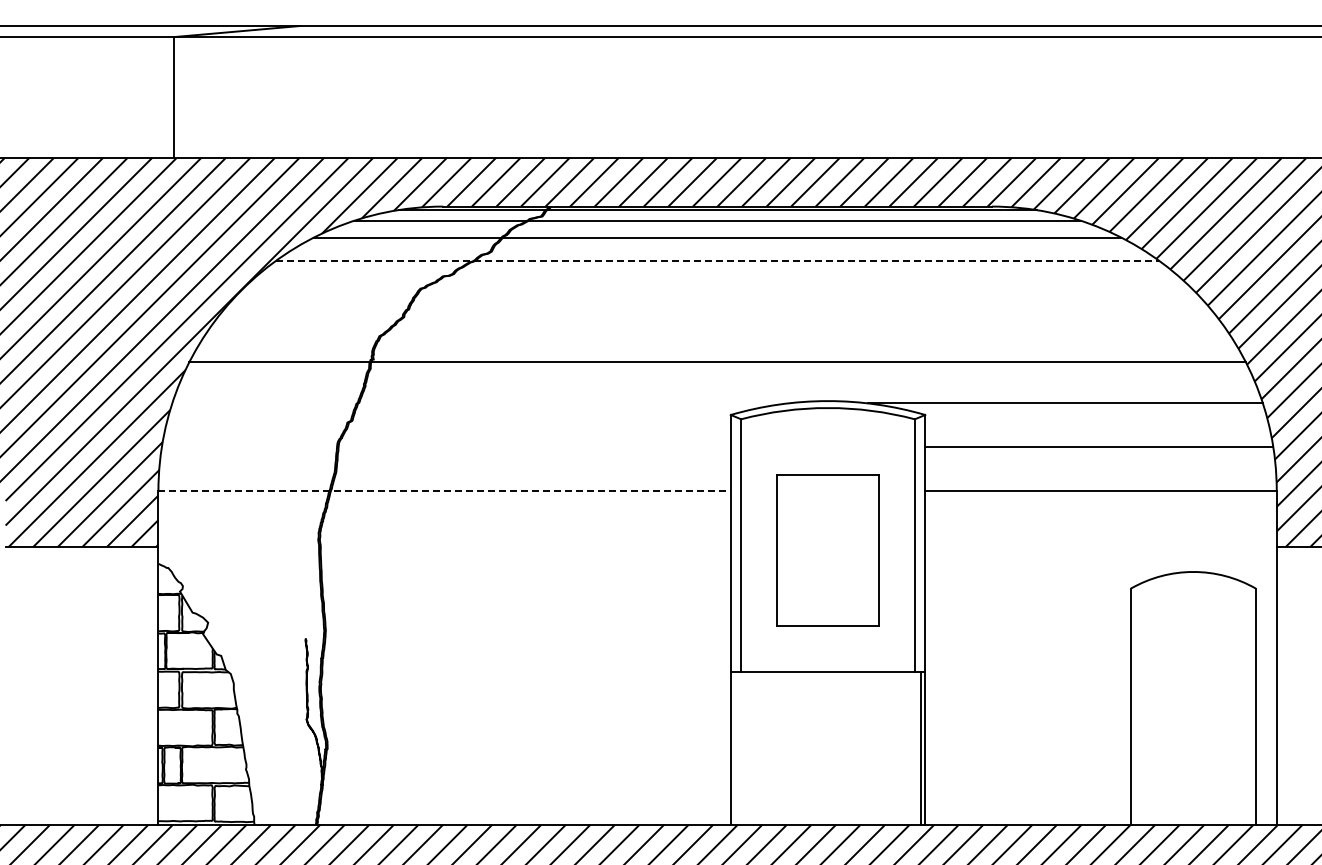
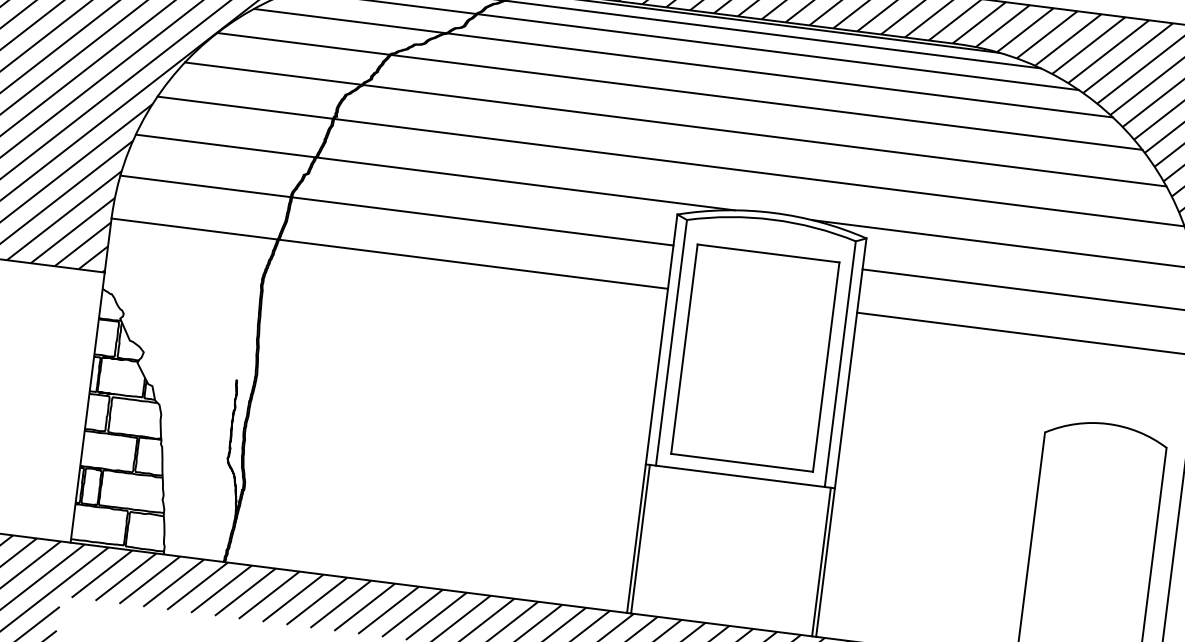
line: (717, 260) -> (683, 62), dashed -> solid
line: (717, 290) -> (679, 91), added
line: (717, 324) -> (675, 124), added
line: (480, 403) -> (435, 172), added
line: (445, 446) -> (396, 210), added
line: (445, 491) -> (390, 253), dashed -> solid
part: (827, 550) -> (754, 358), size x1.43
line: (734, 748) -> (640, 539), added

